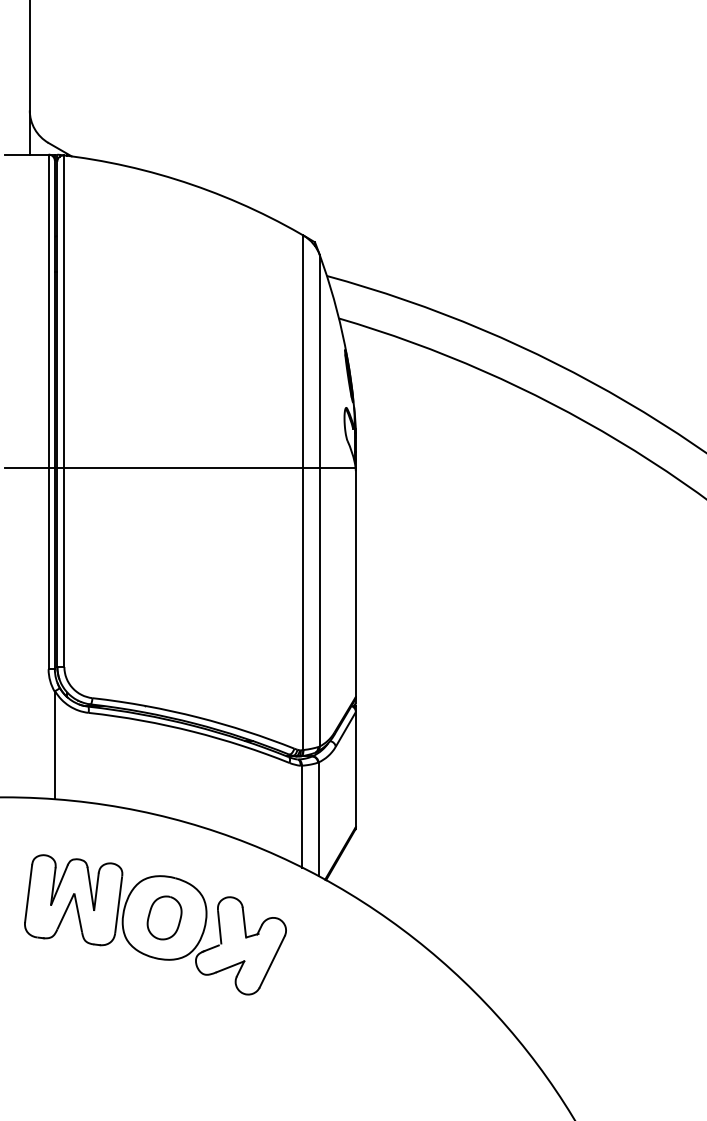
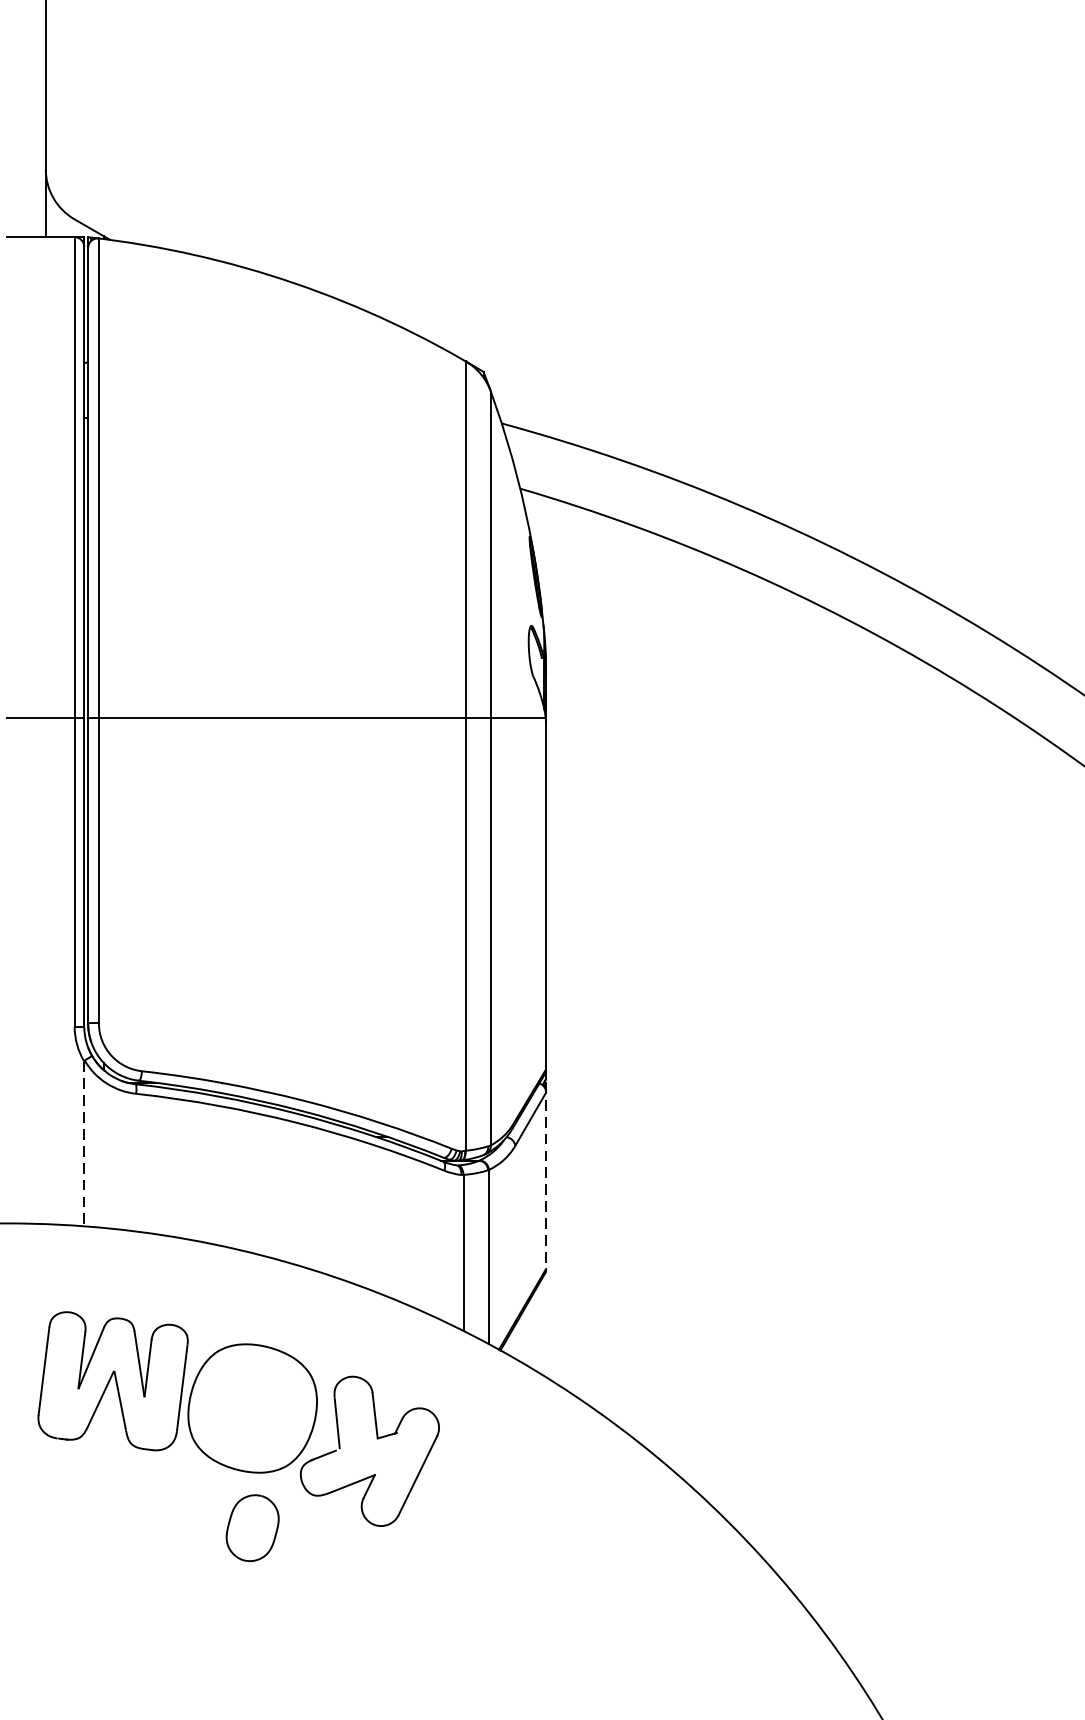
line: (54, 745) -> (83, 1143), solid -> dashed
line: (355, 767) -> (545, 1177), solid -> dashed
part: (164, 917) -> (252, 1527), moved

